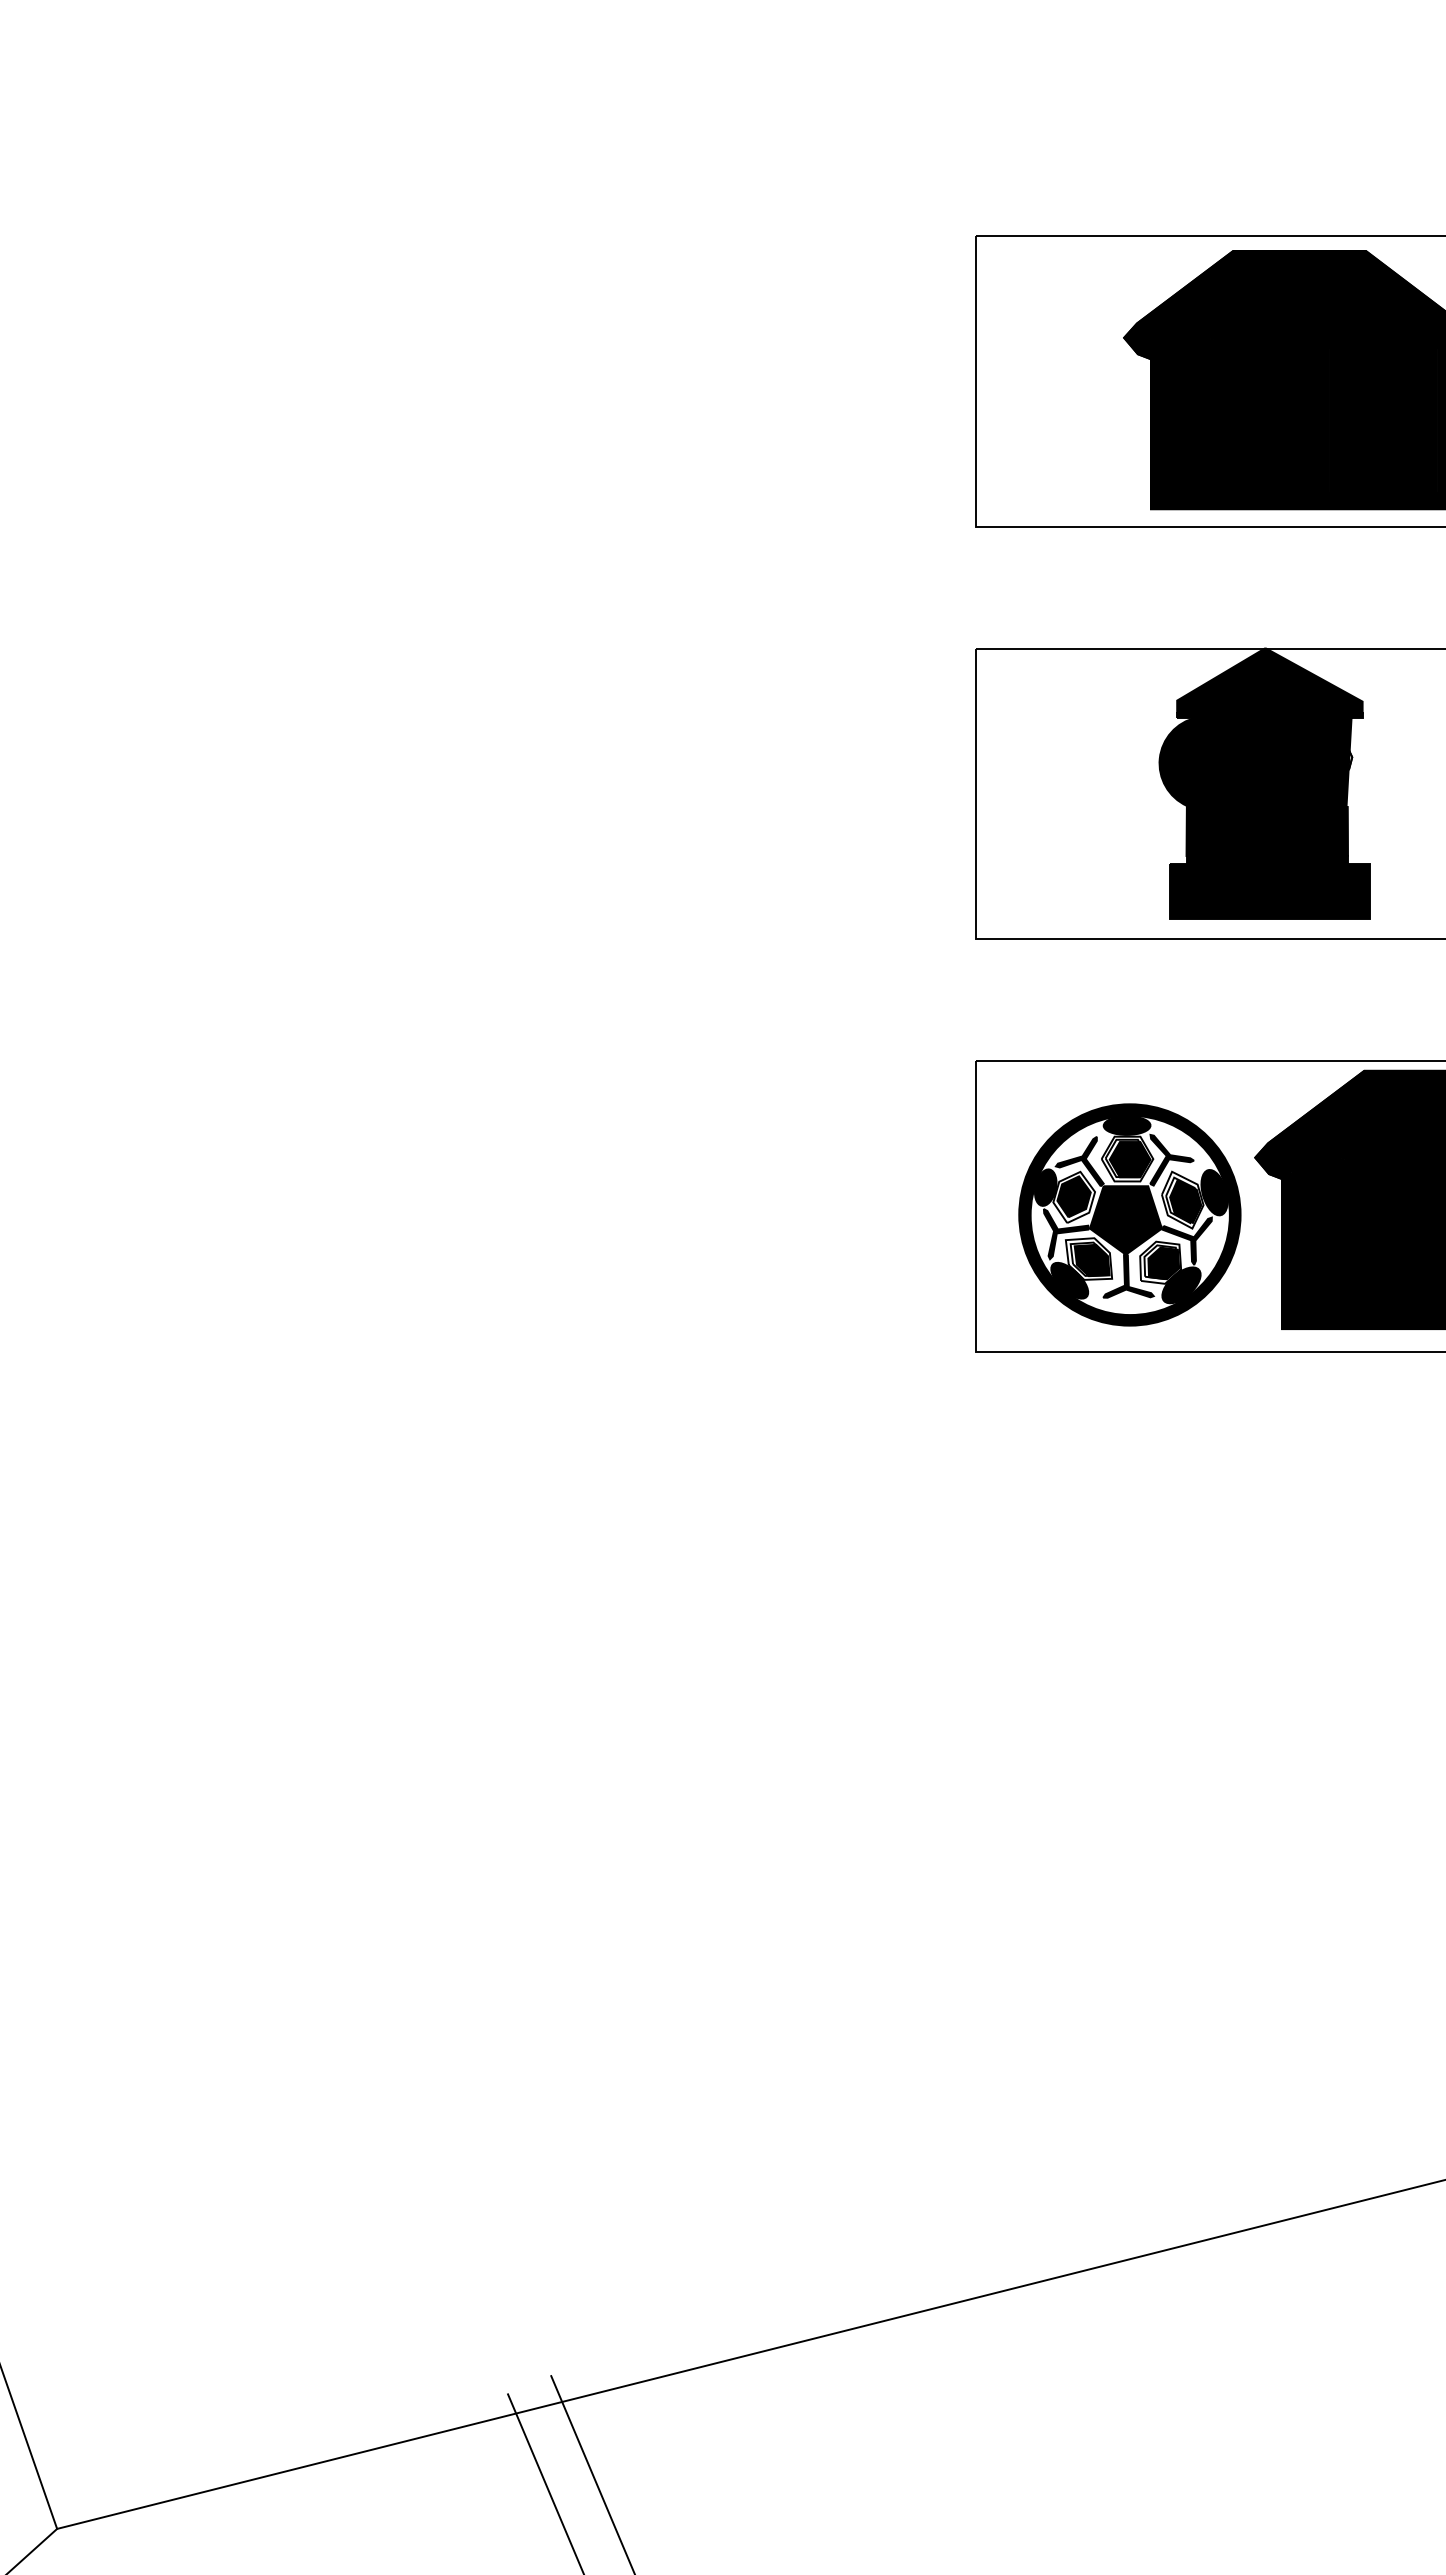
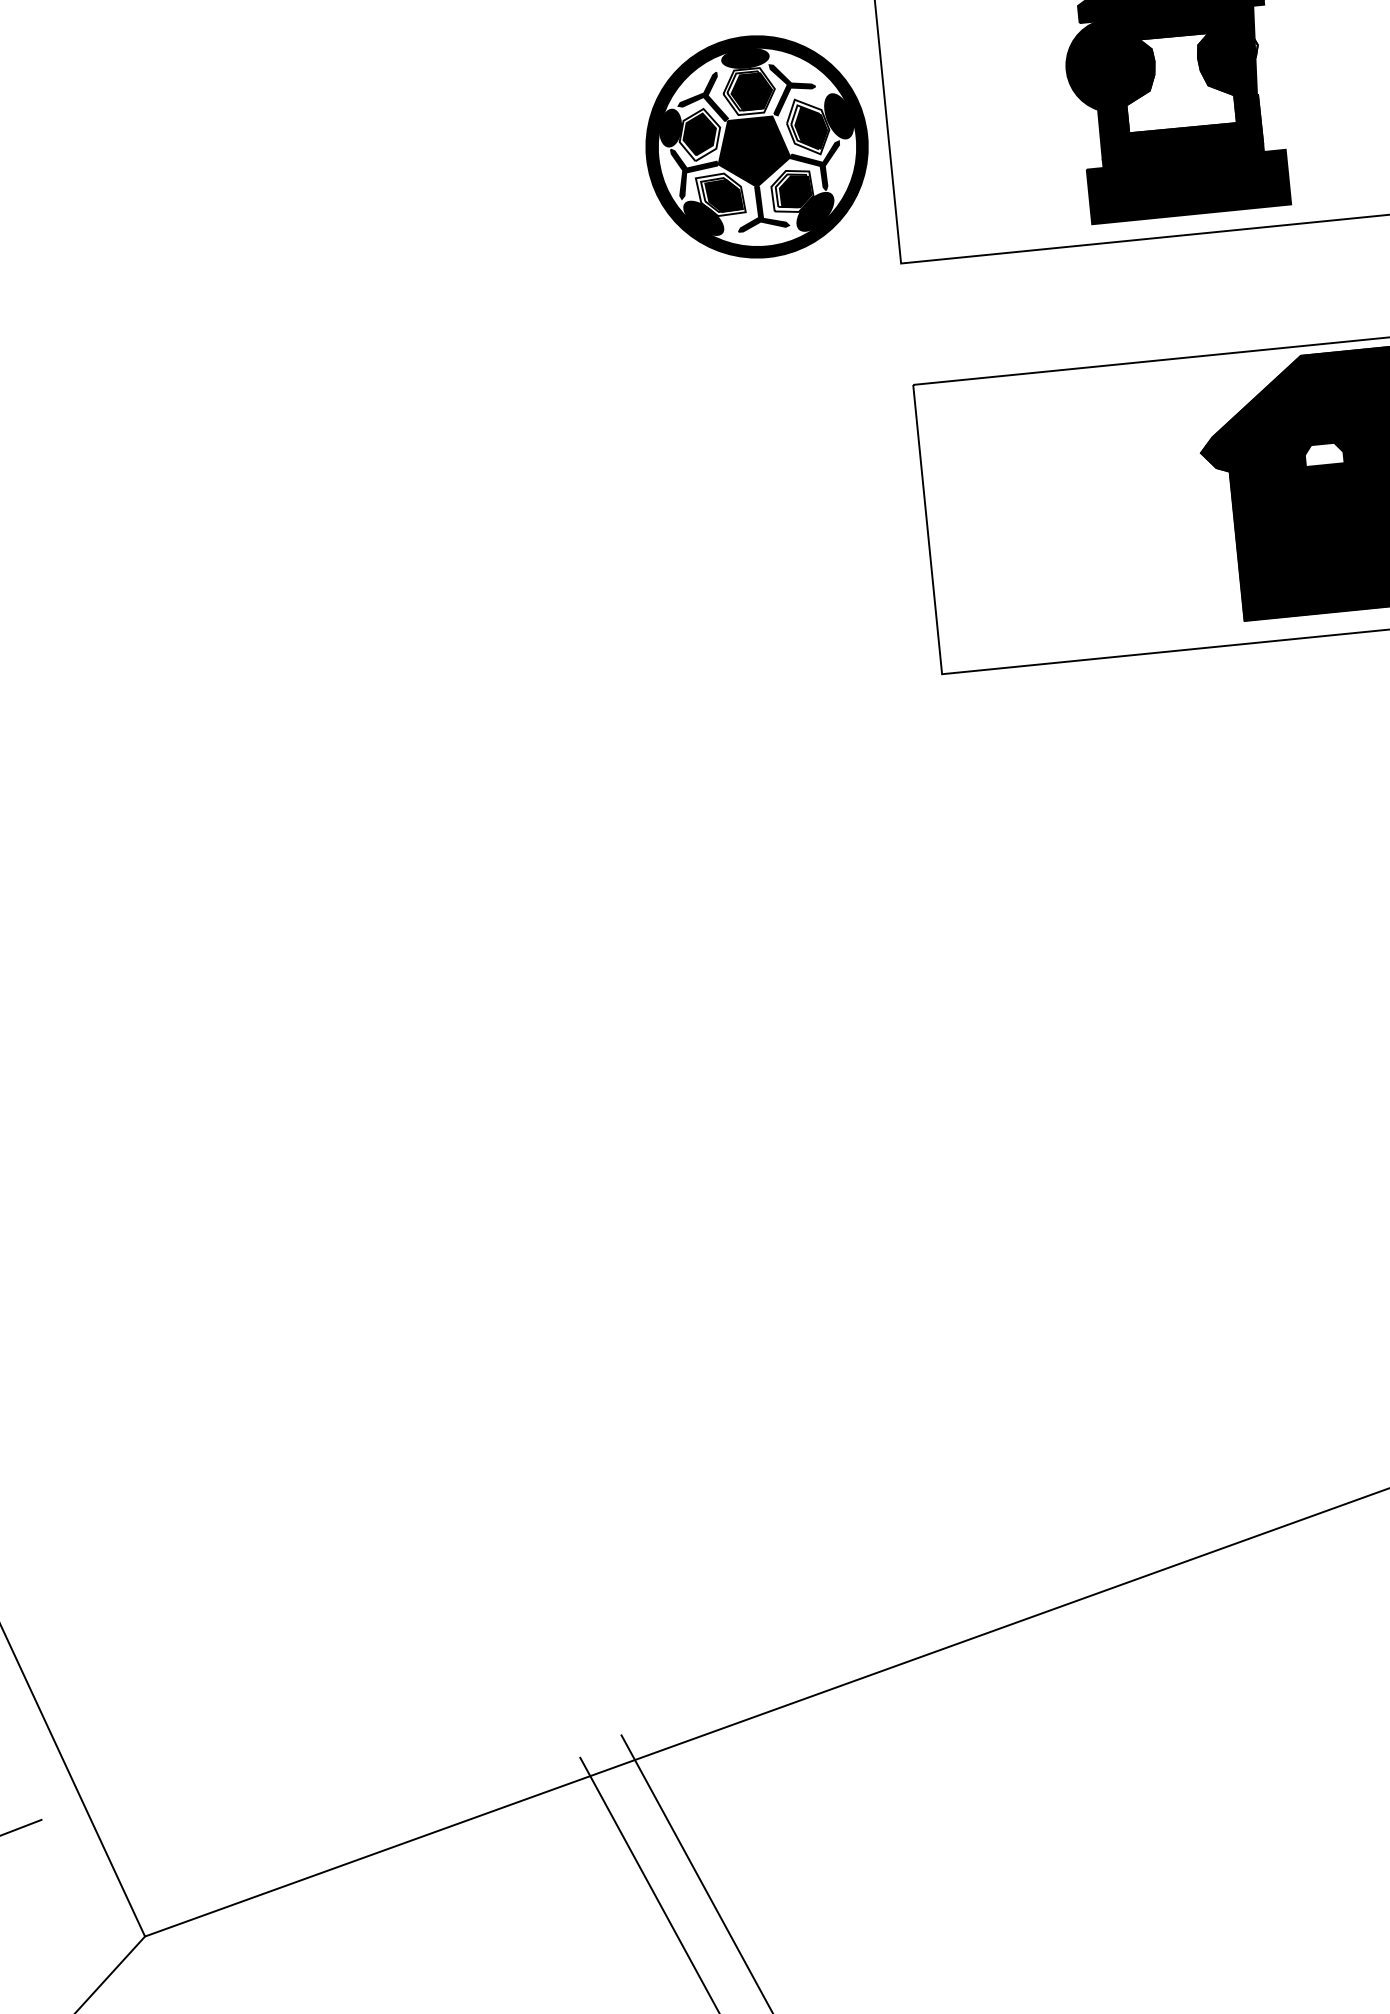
fill: (1269, 785) -> (1178, 81), removed
fill: (1377, 1171) -> (1324, 454), removed
part: (1129, 1214) -> (756, 146), moved

